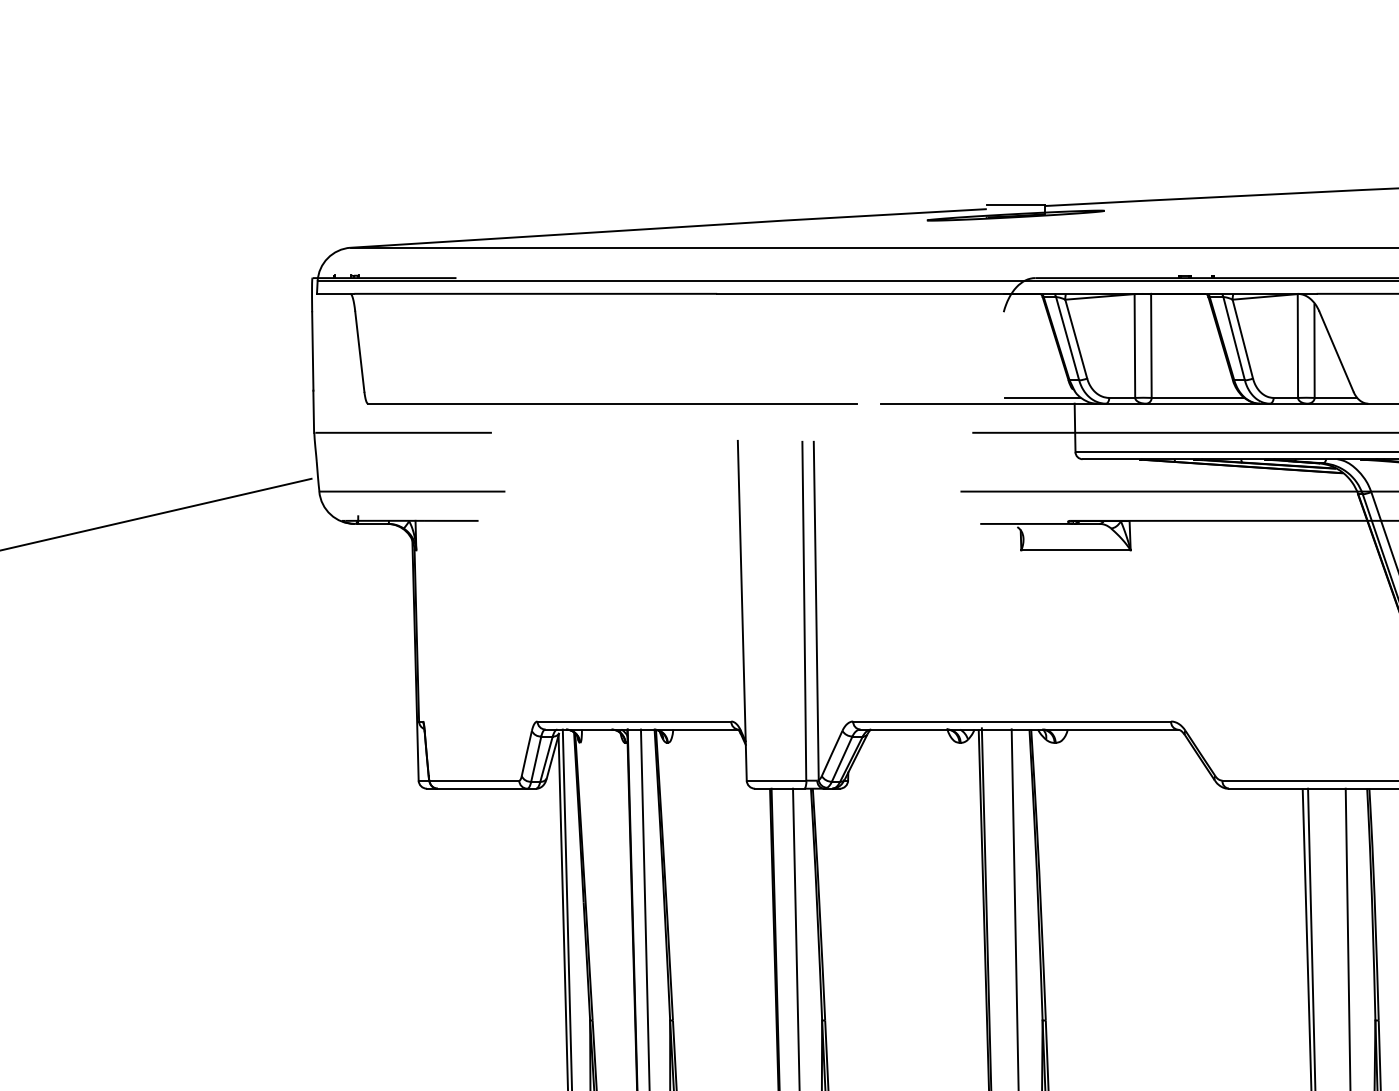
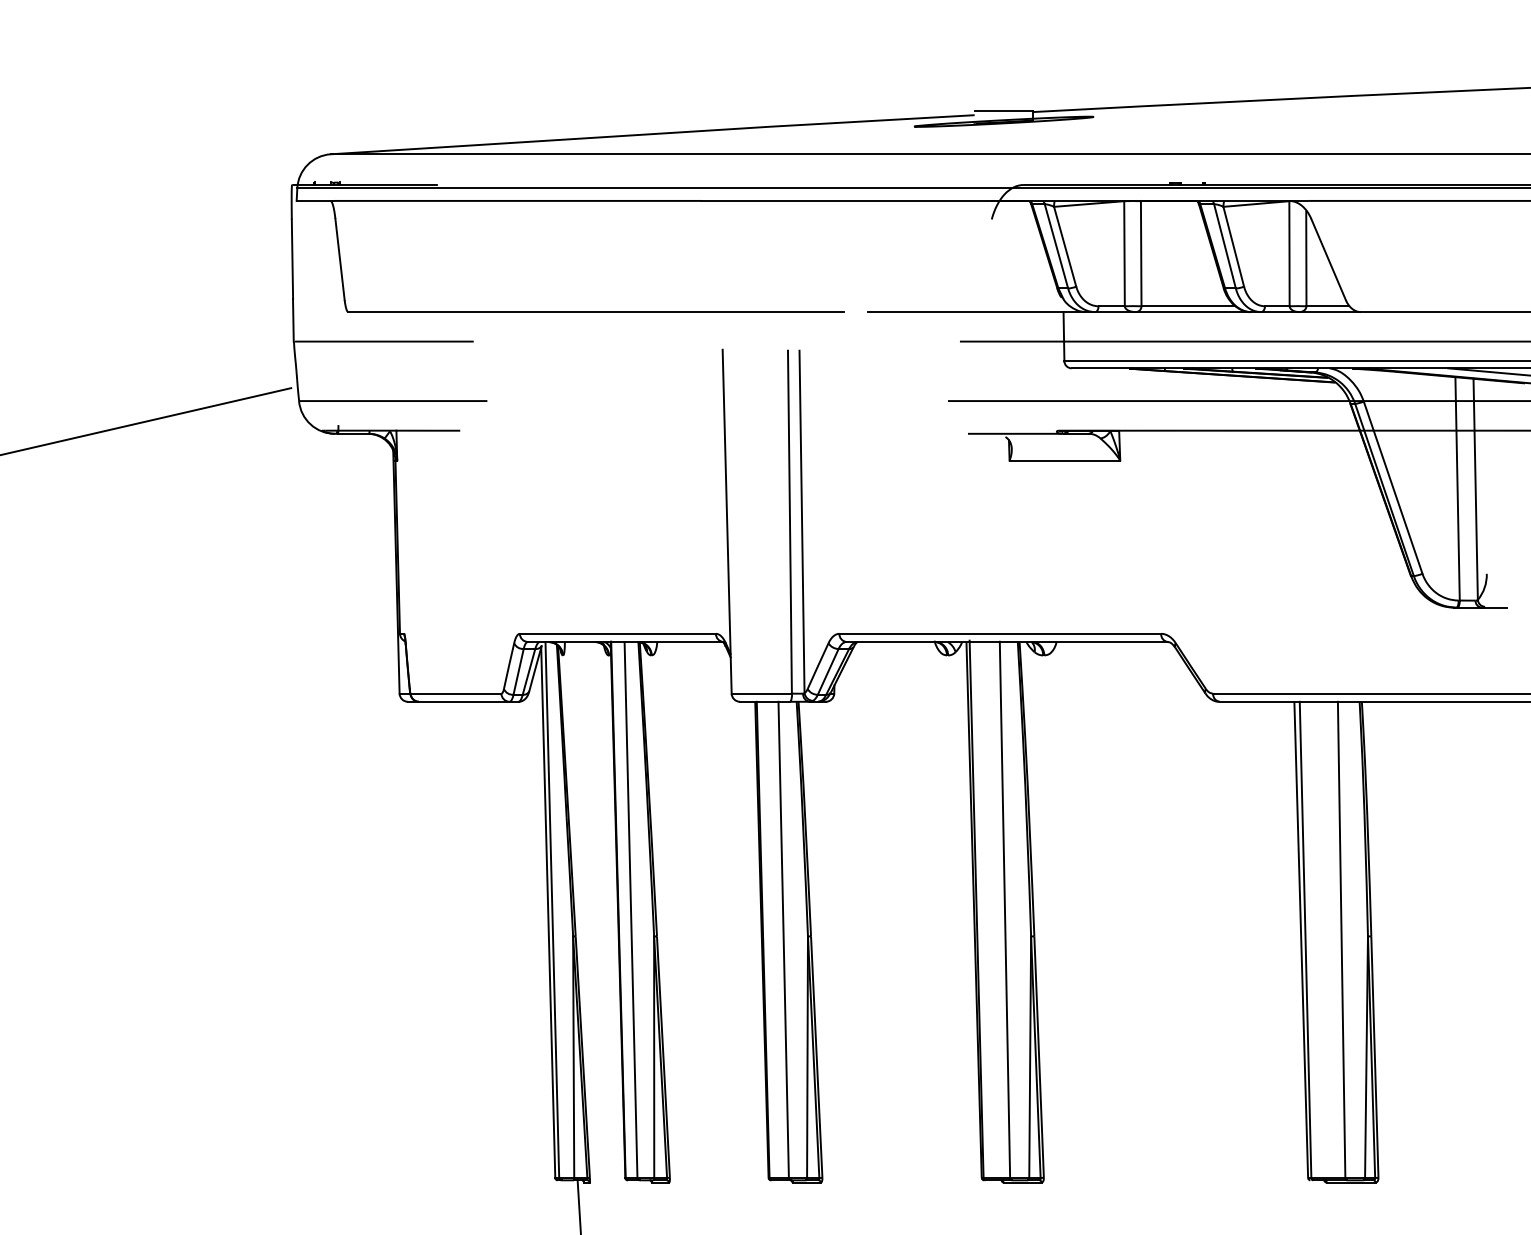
line: (1042, 398) -> (1031, 306), removed

